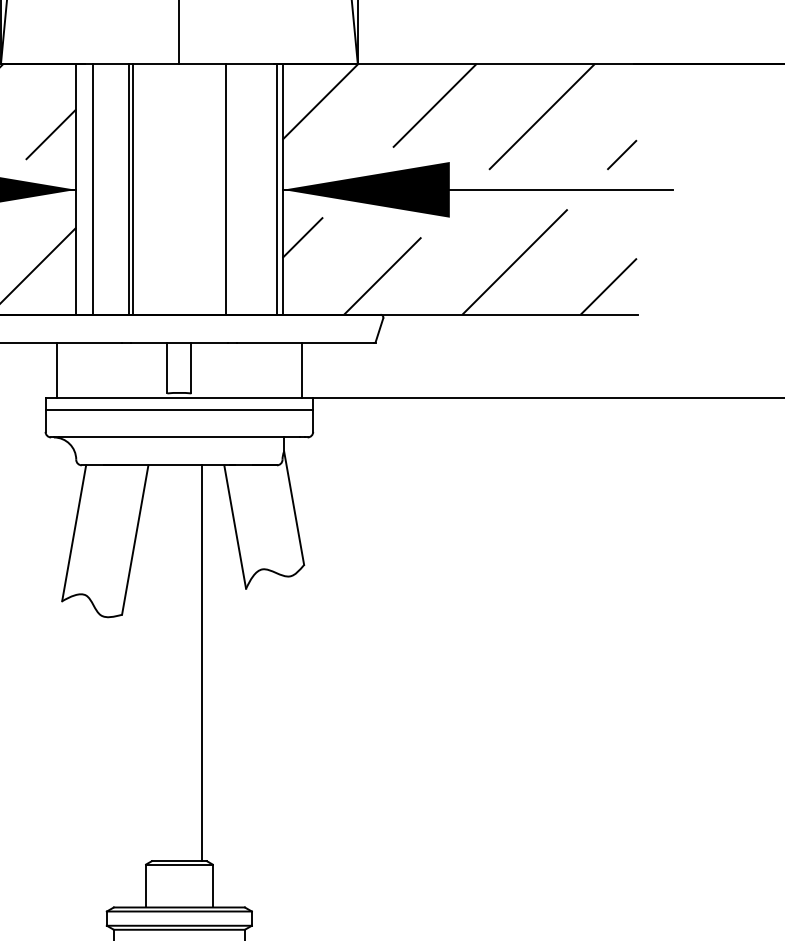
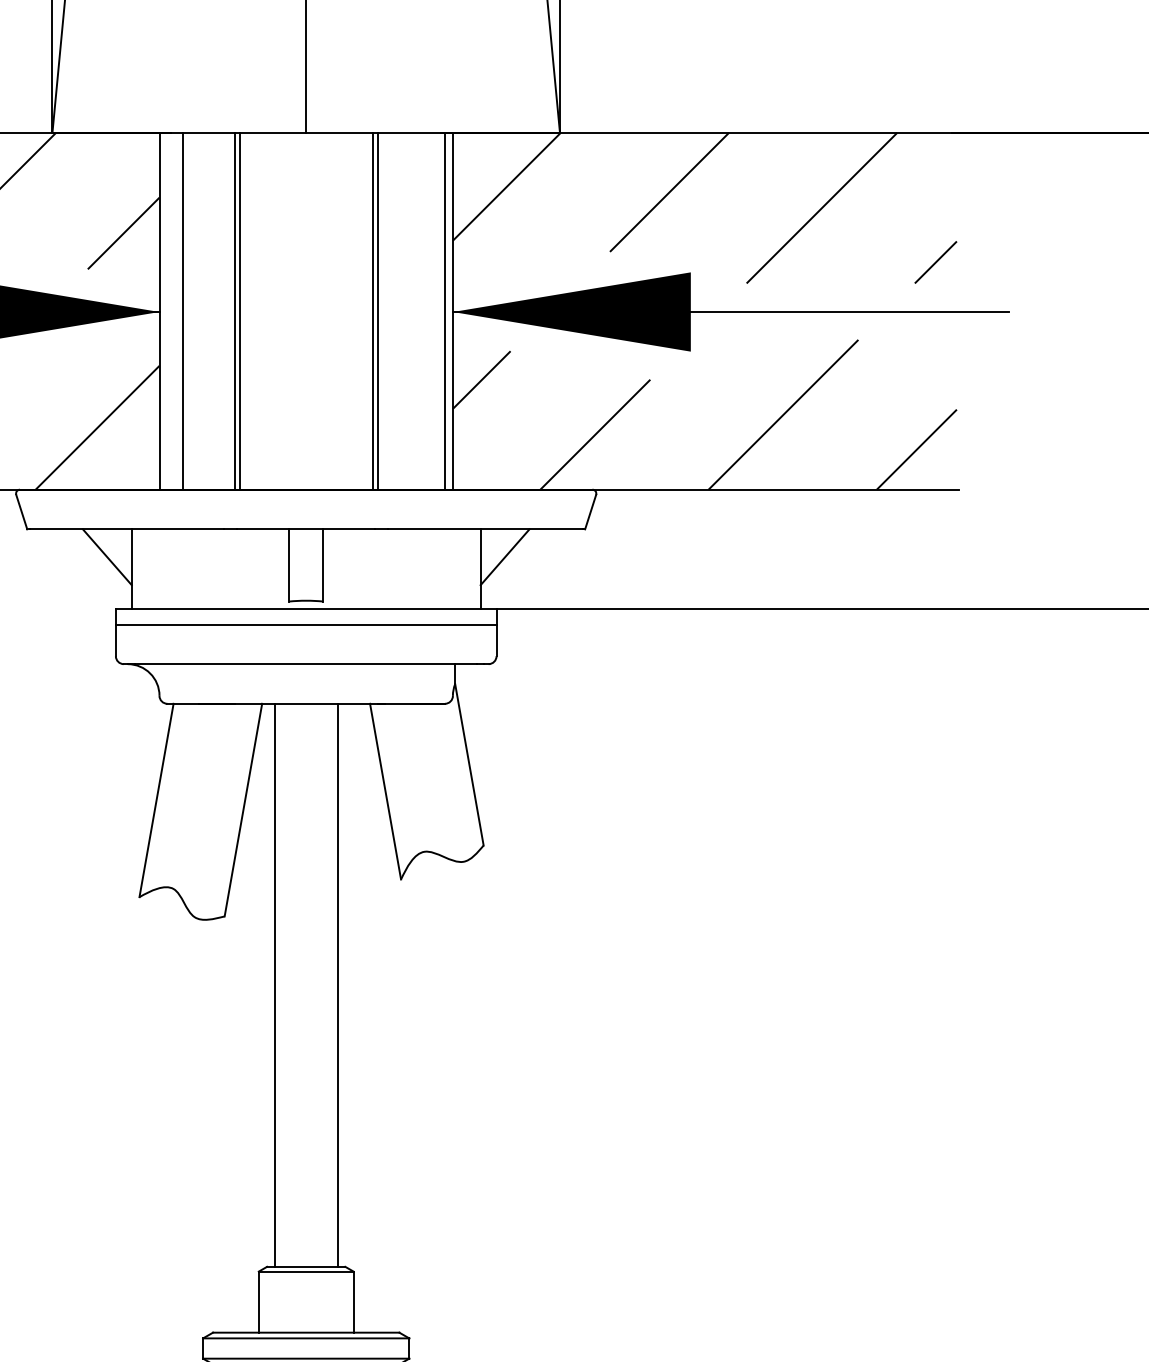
line: (229, 188) -> (377, 310), added
line: (38, 362) -> (106, 557), added
line: (318, 362) -> (504, 557), added
line: (157, 662) -> (274, 984), added

